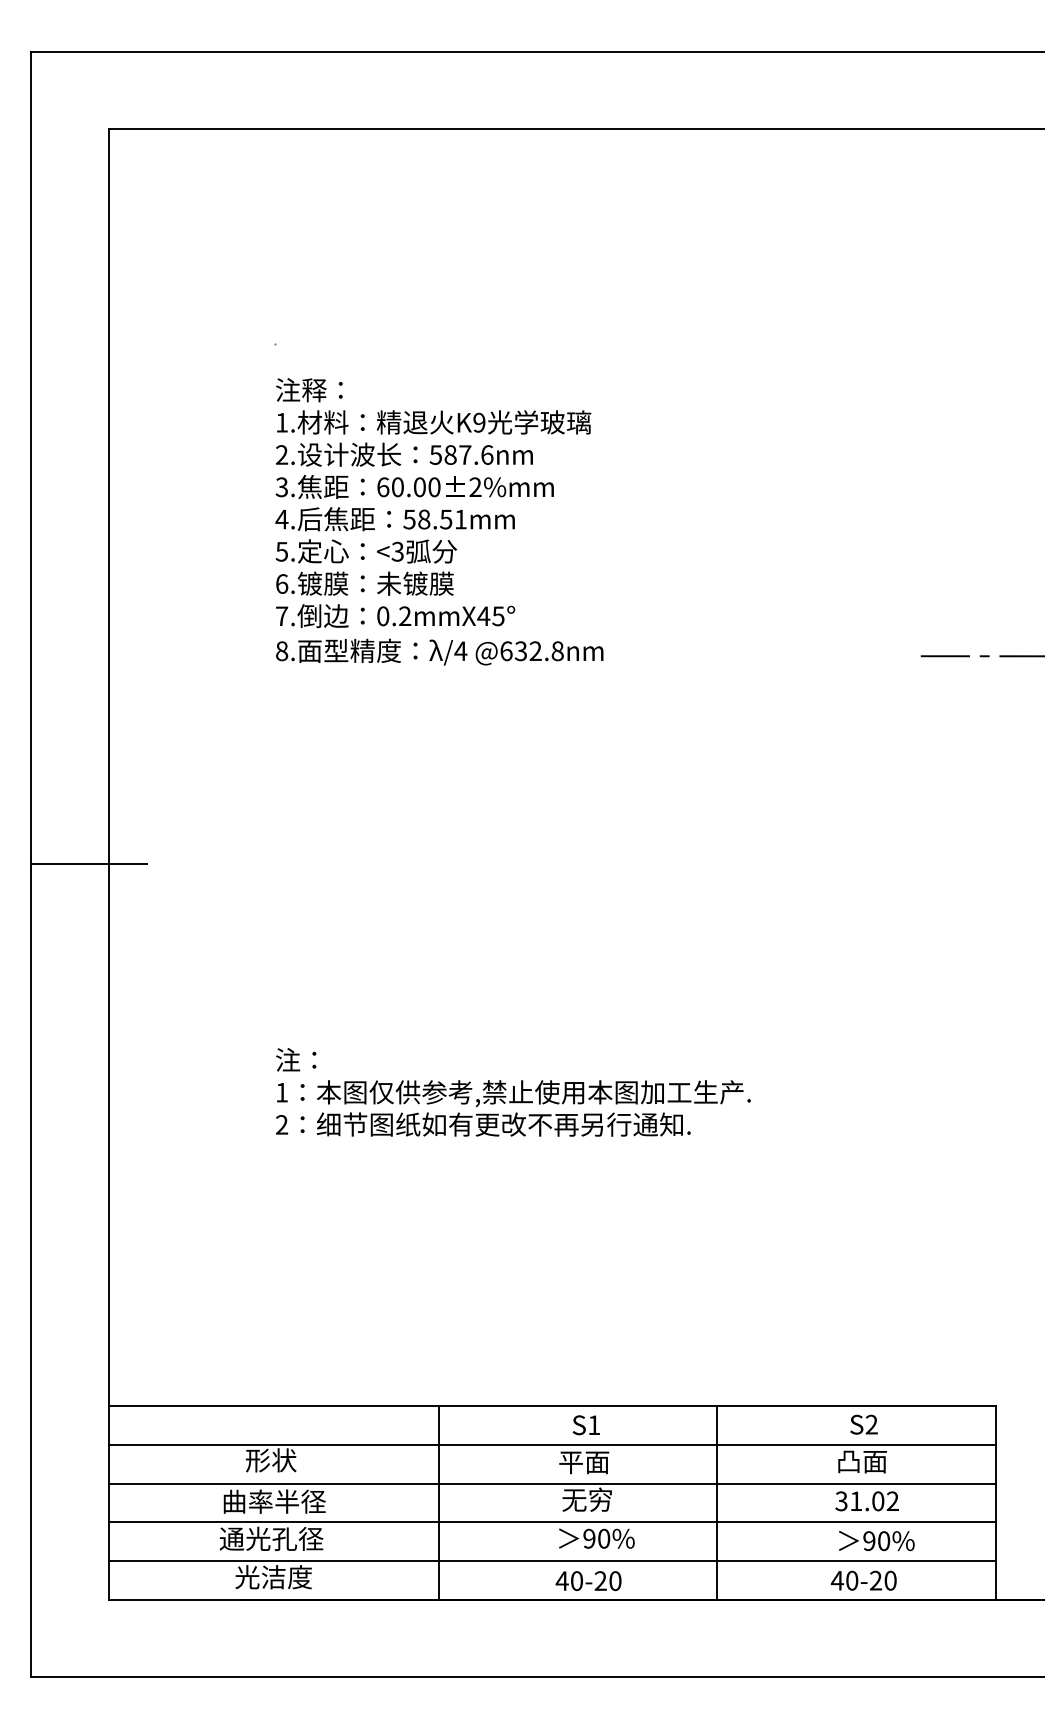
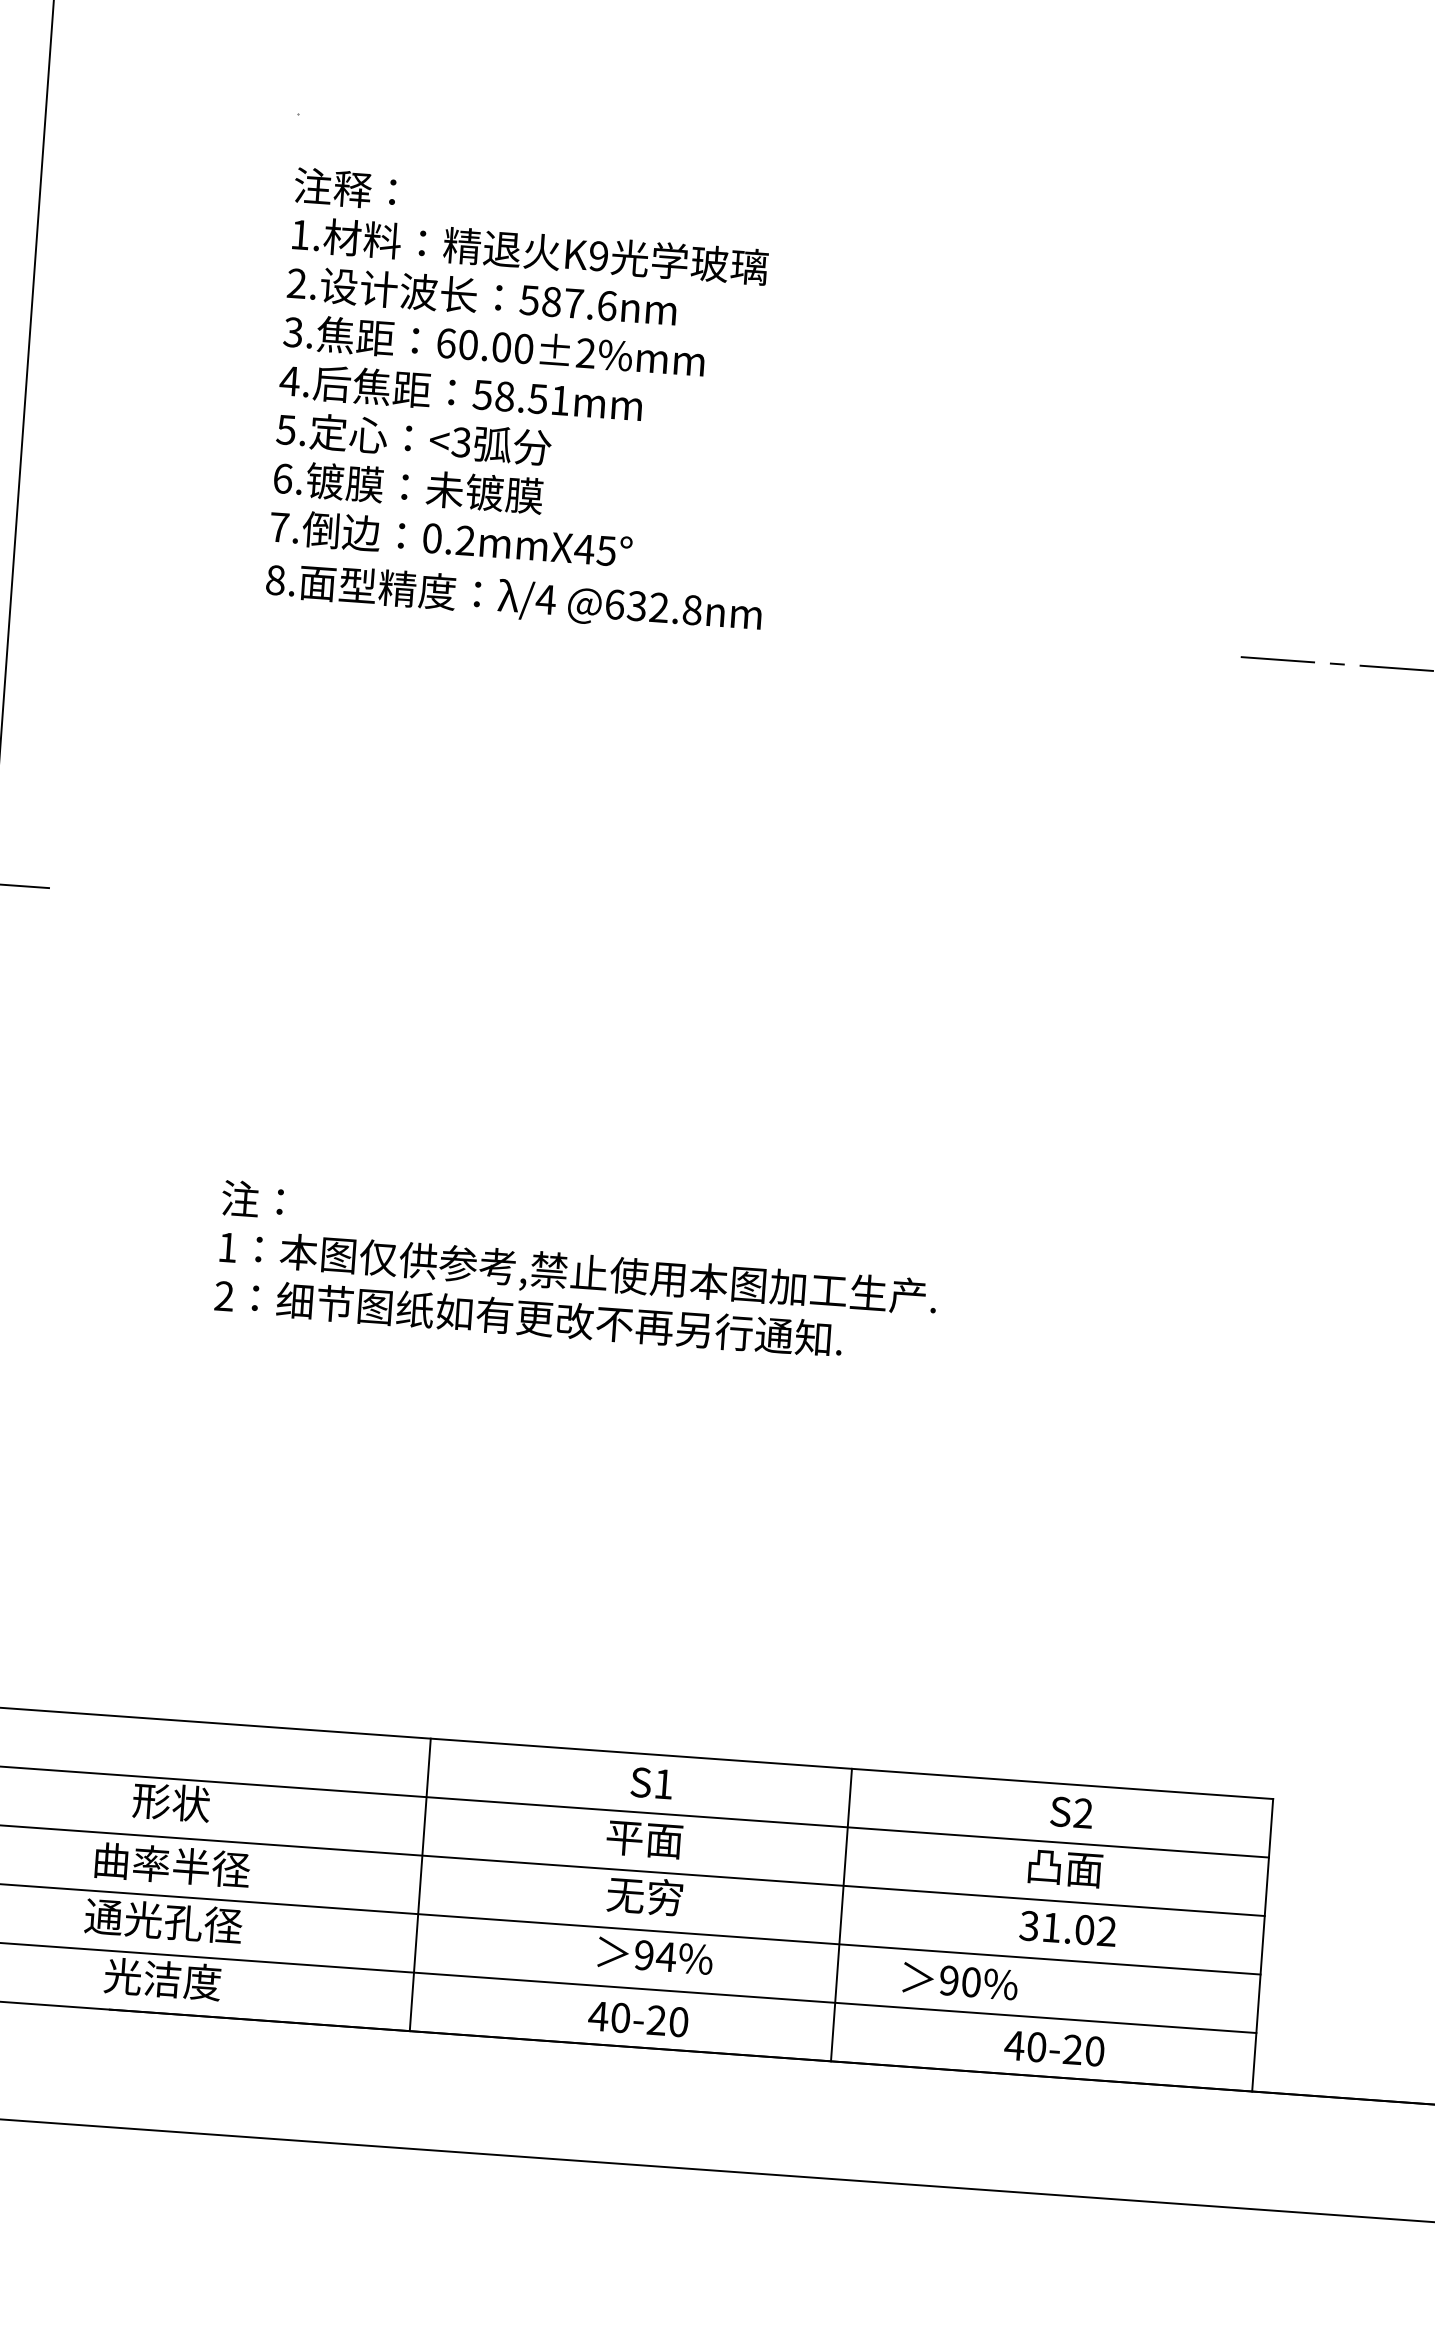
text: (603, 1538) -> (665, 1956), 90% -> 94%
text: (876, 1541) -> (959, 1982), moved

